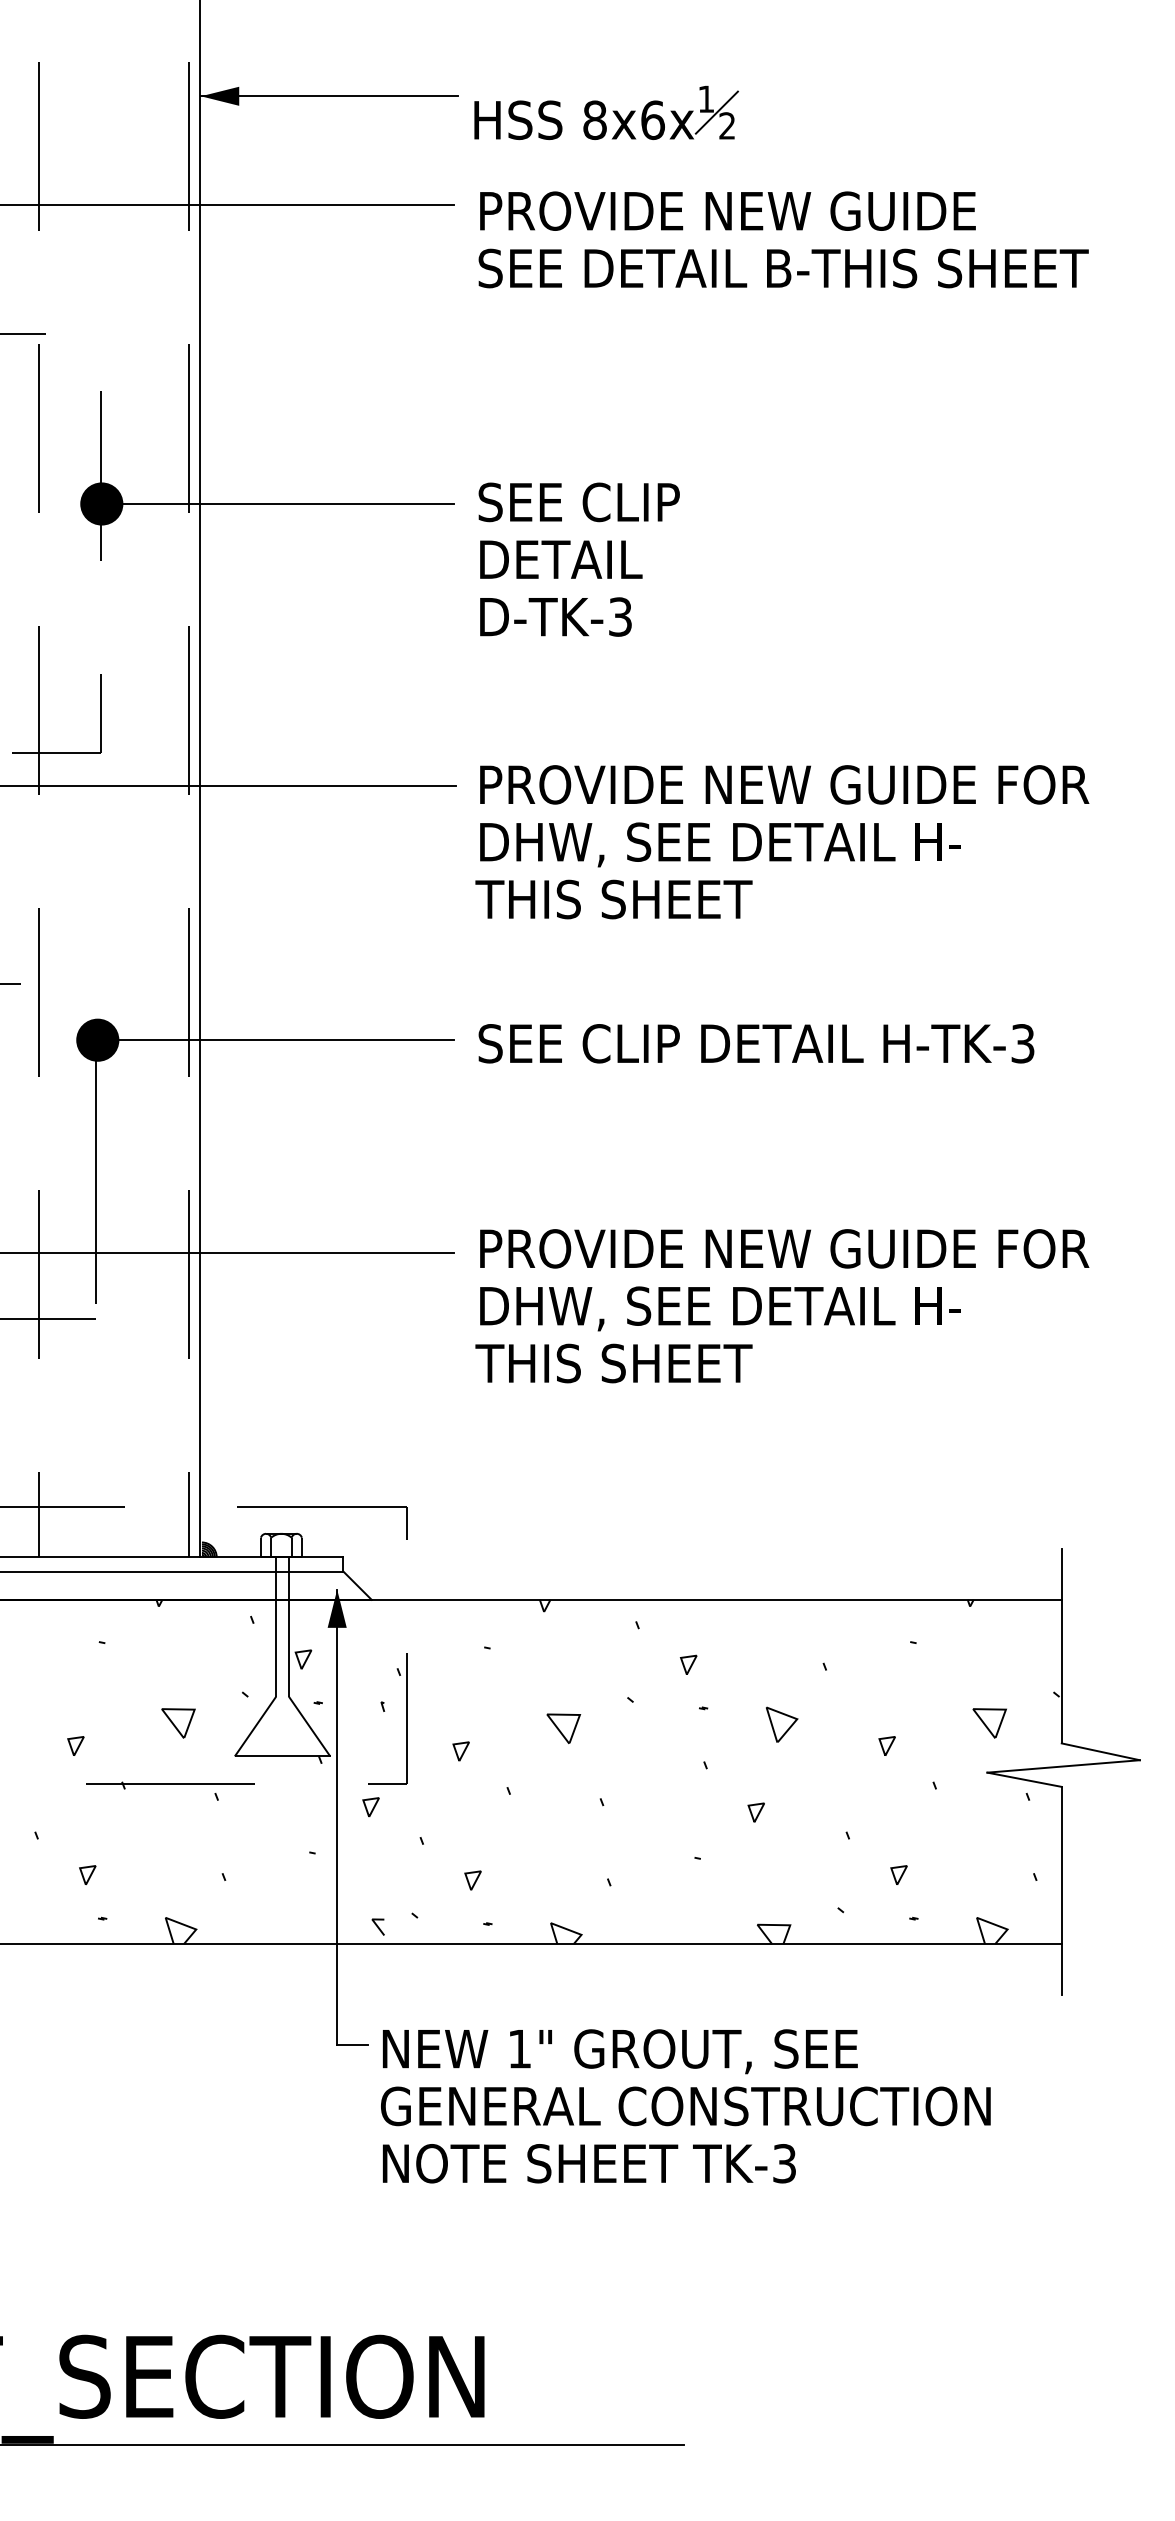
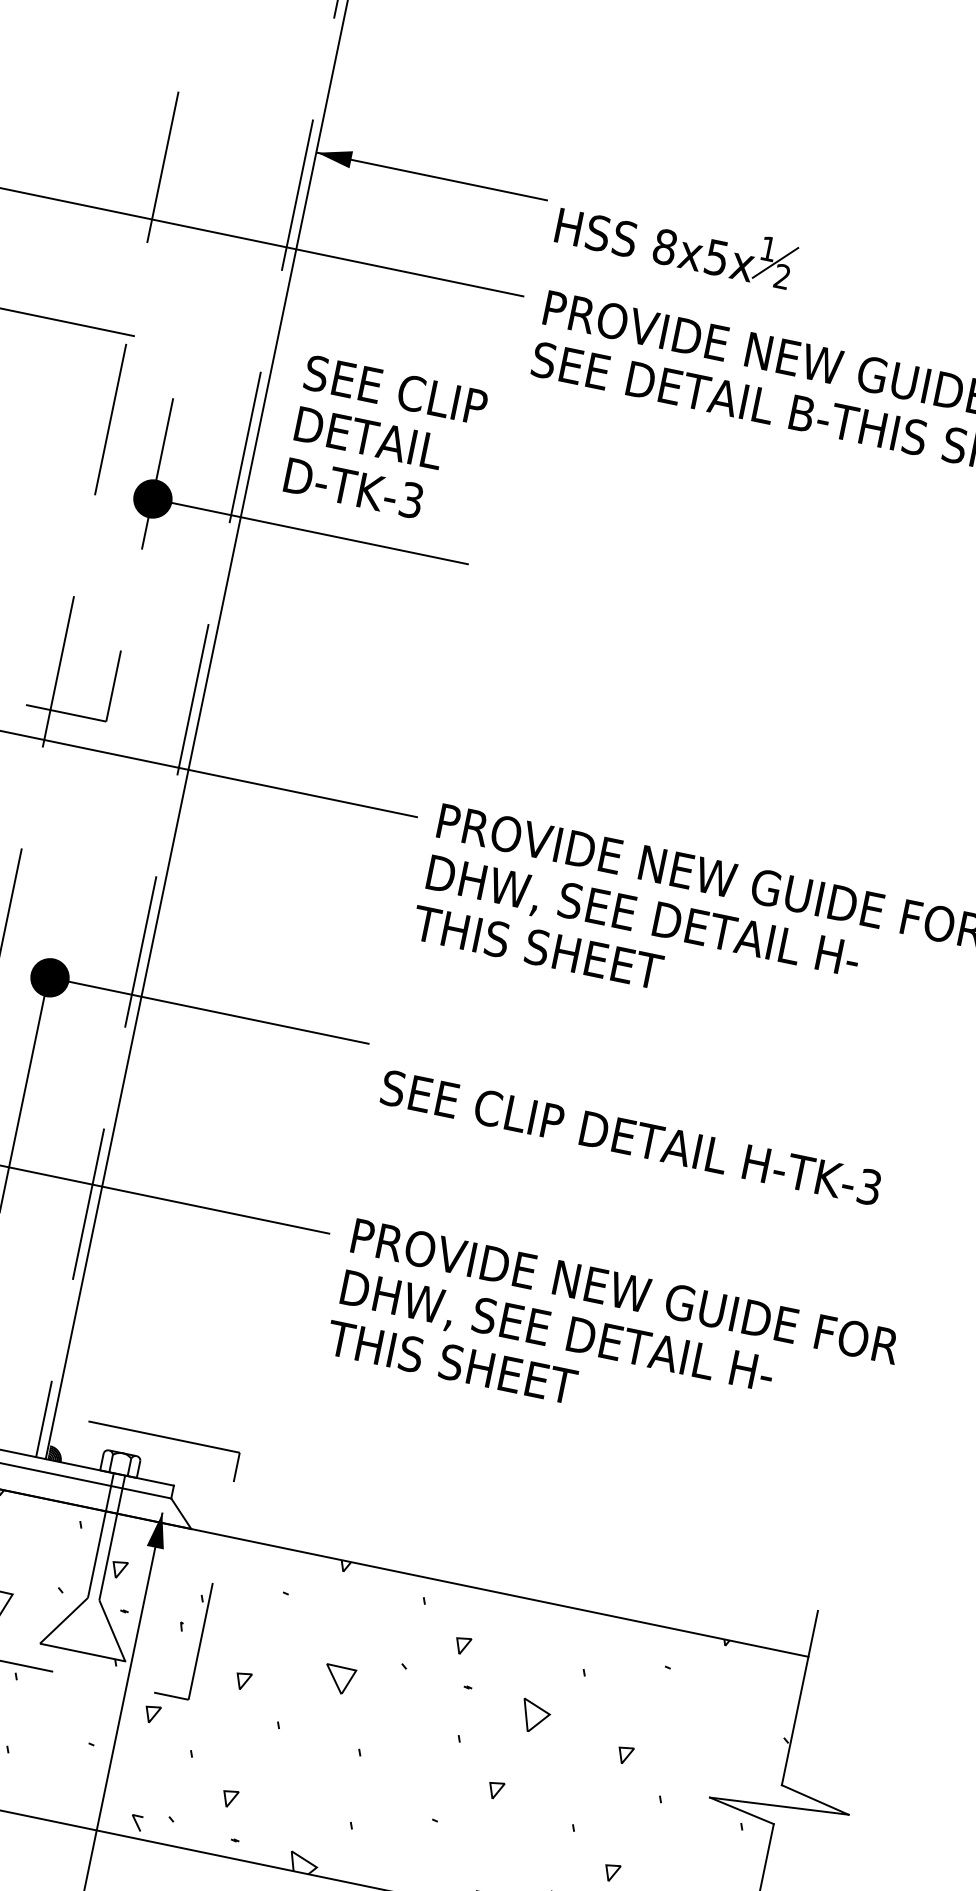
text: (652, 120) -> (716, 258), 8x6x -> 8x5x
text: (578, 559) -> (384, 441), moved
text: (756, 1043) -> (631, 1137), moved
line: (986, 1725) -> (717, 1755), removed

